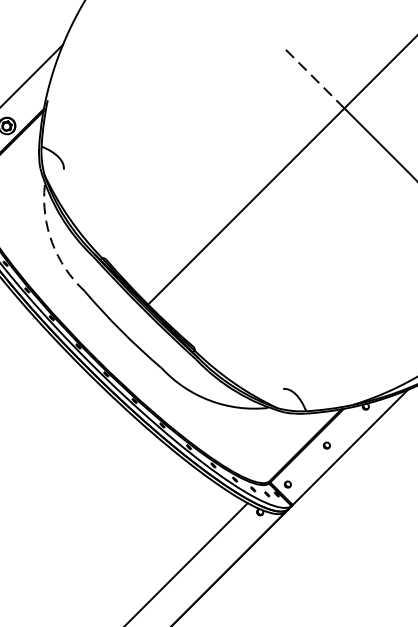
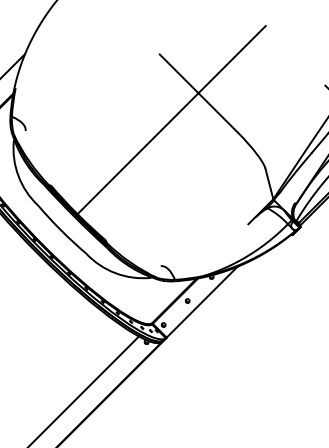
line: (311, 76) -> (178, 73), dashed -> solid
arc: (52, 243) -> (18, 176), dashed -> solid

